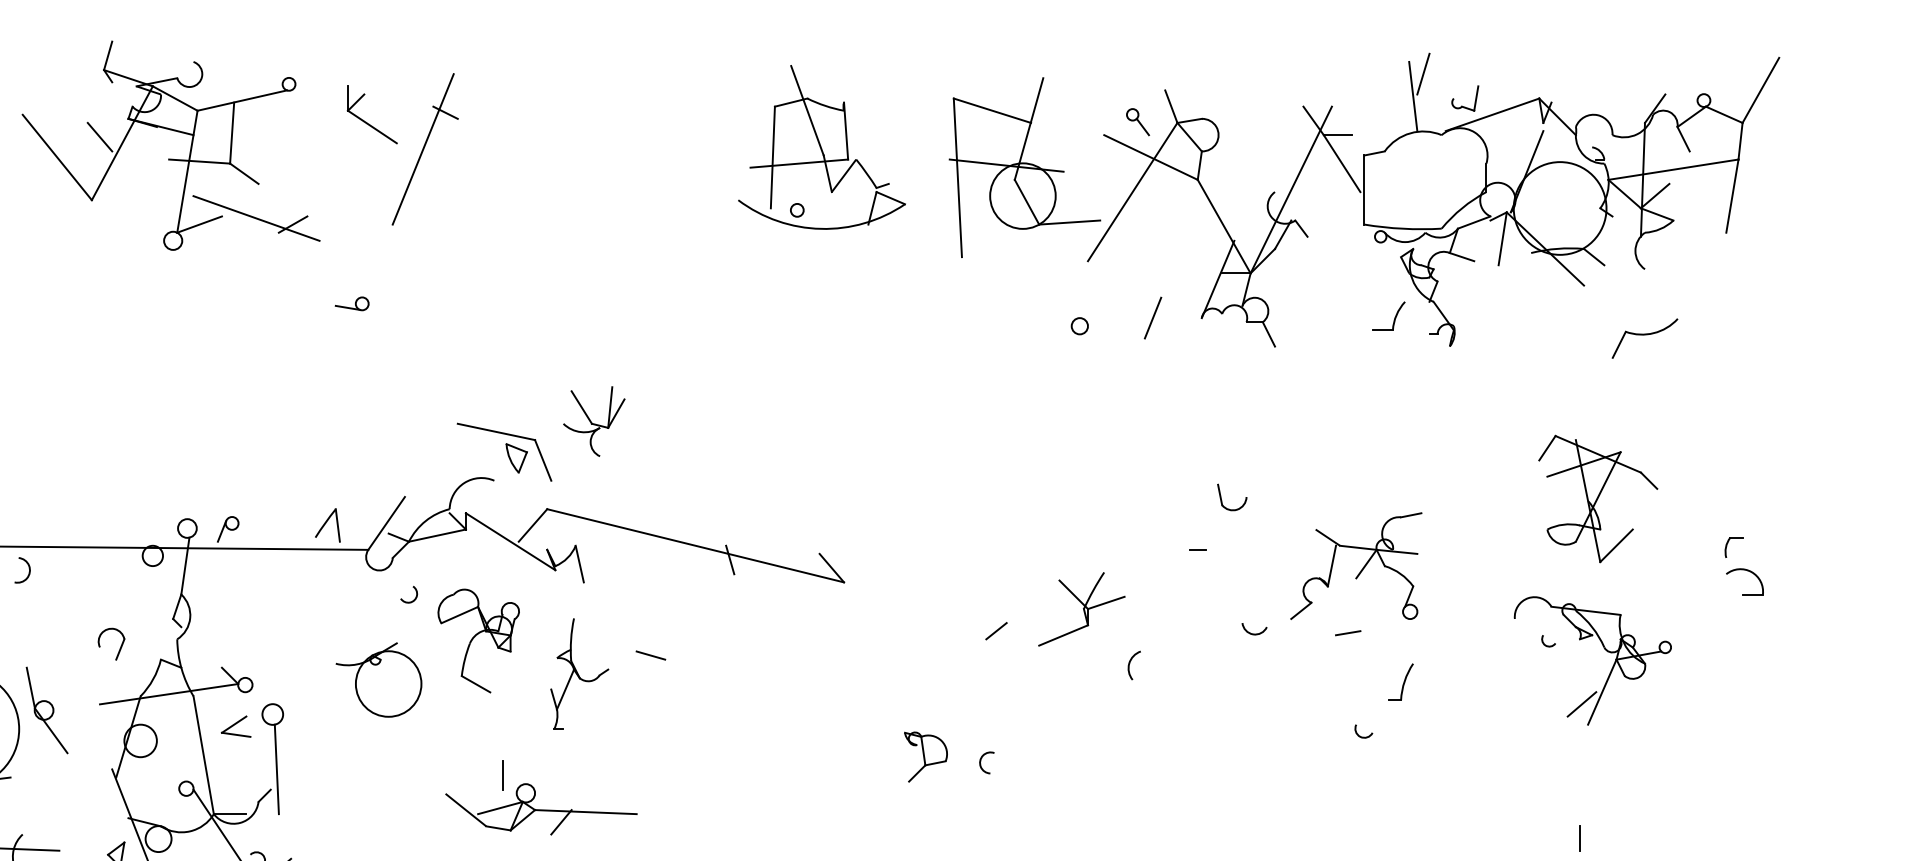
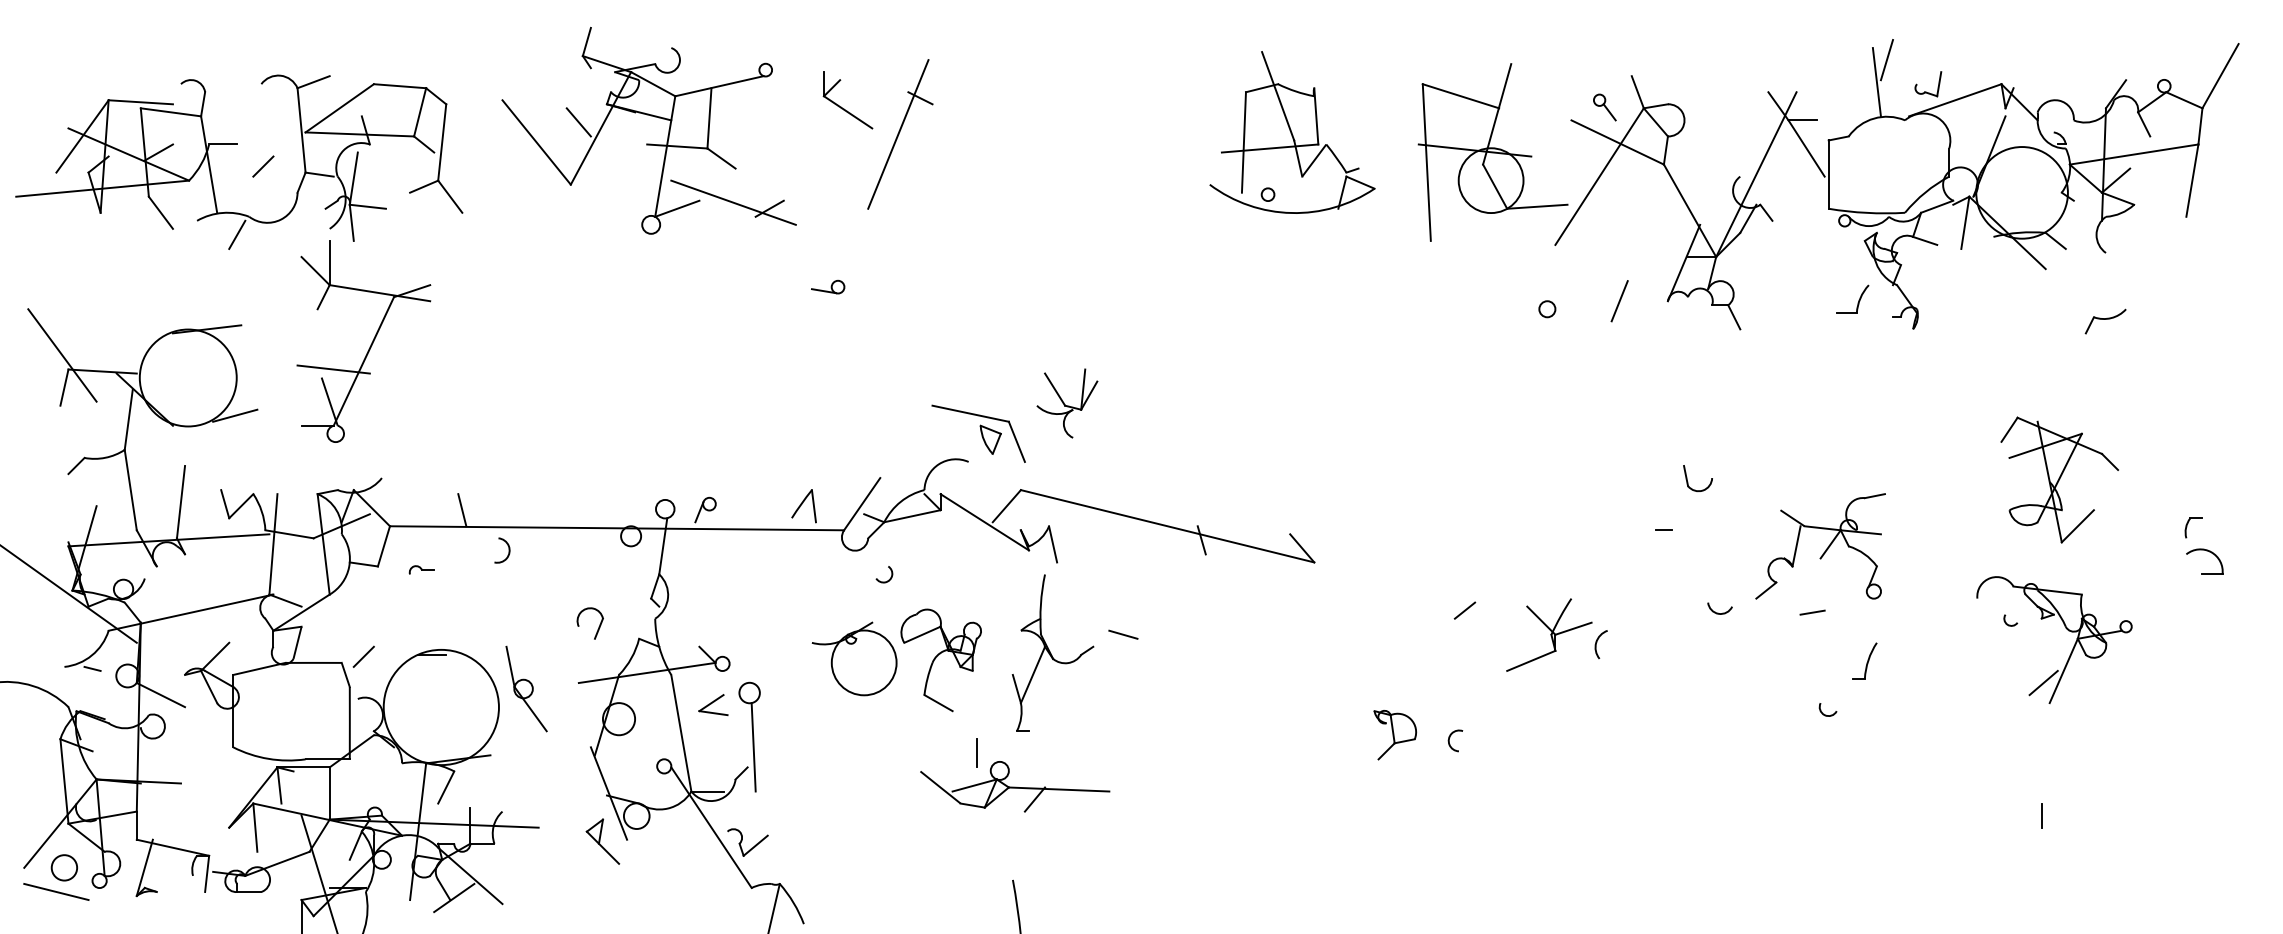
part: (1644, 338) -> (2105, 321), size x0.62
part: (1081, 608) -> (1549, 634), moved
part: (478, 641) -> (940, 660), moved
part: (579, 673) -> (1052, 652), size x1.43

